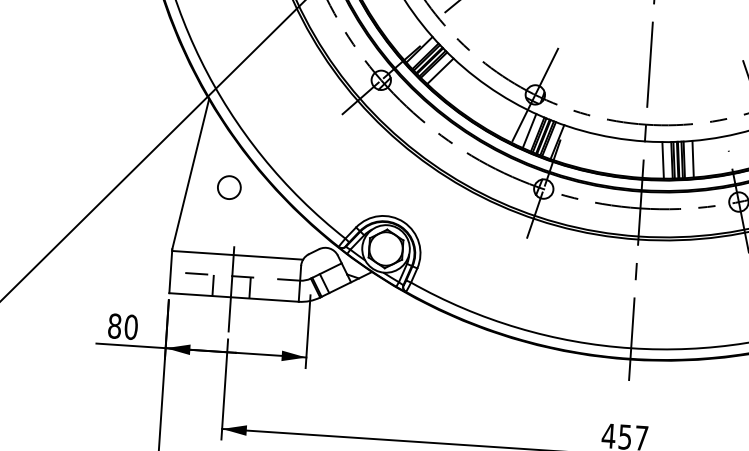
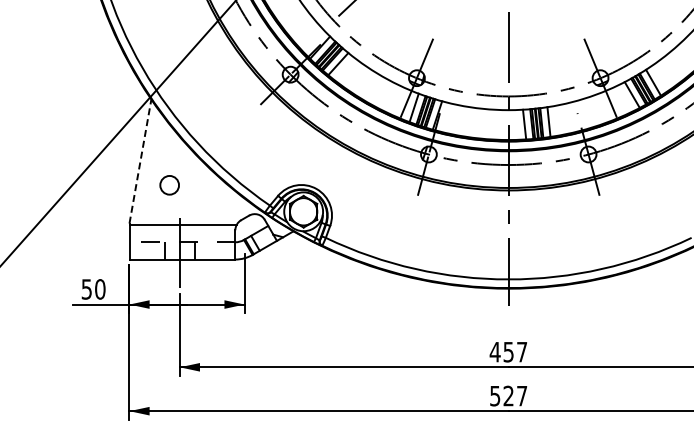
line: (190, 174) -> (140, 161), solid -> dashed
circle: (229, 187) -> (169, 185), moved
text: (114, 326) -> (86, 289), 80 -> 50

